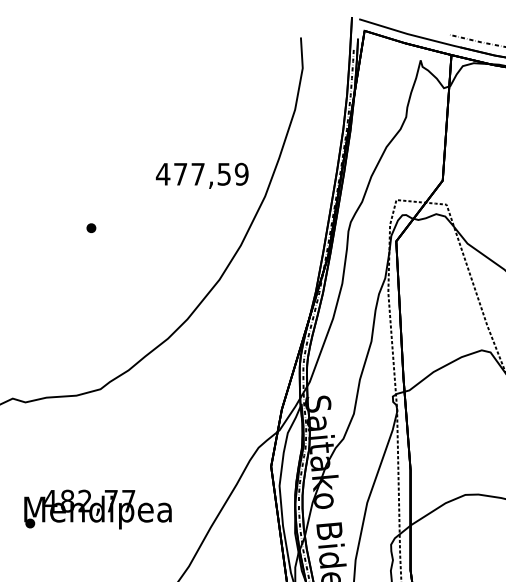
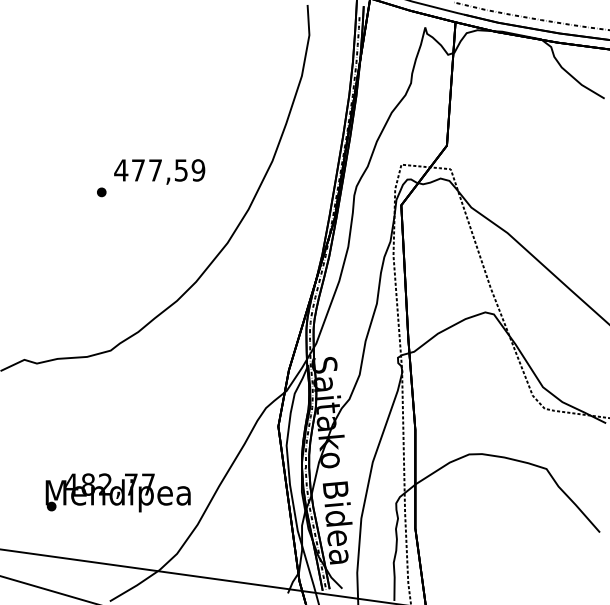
text: (202, 175) -> (159, 171), moved
text: (97, 509) -> (117, 492), moved

